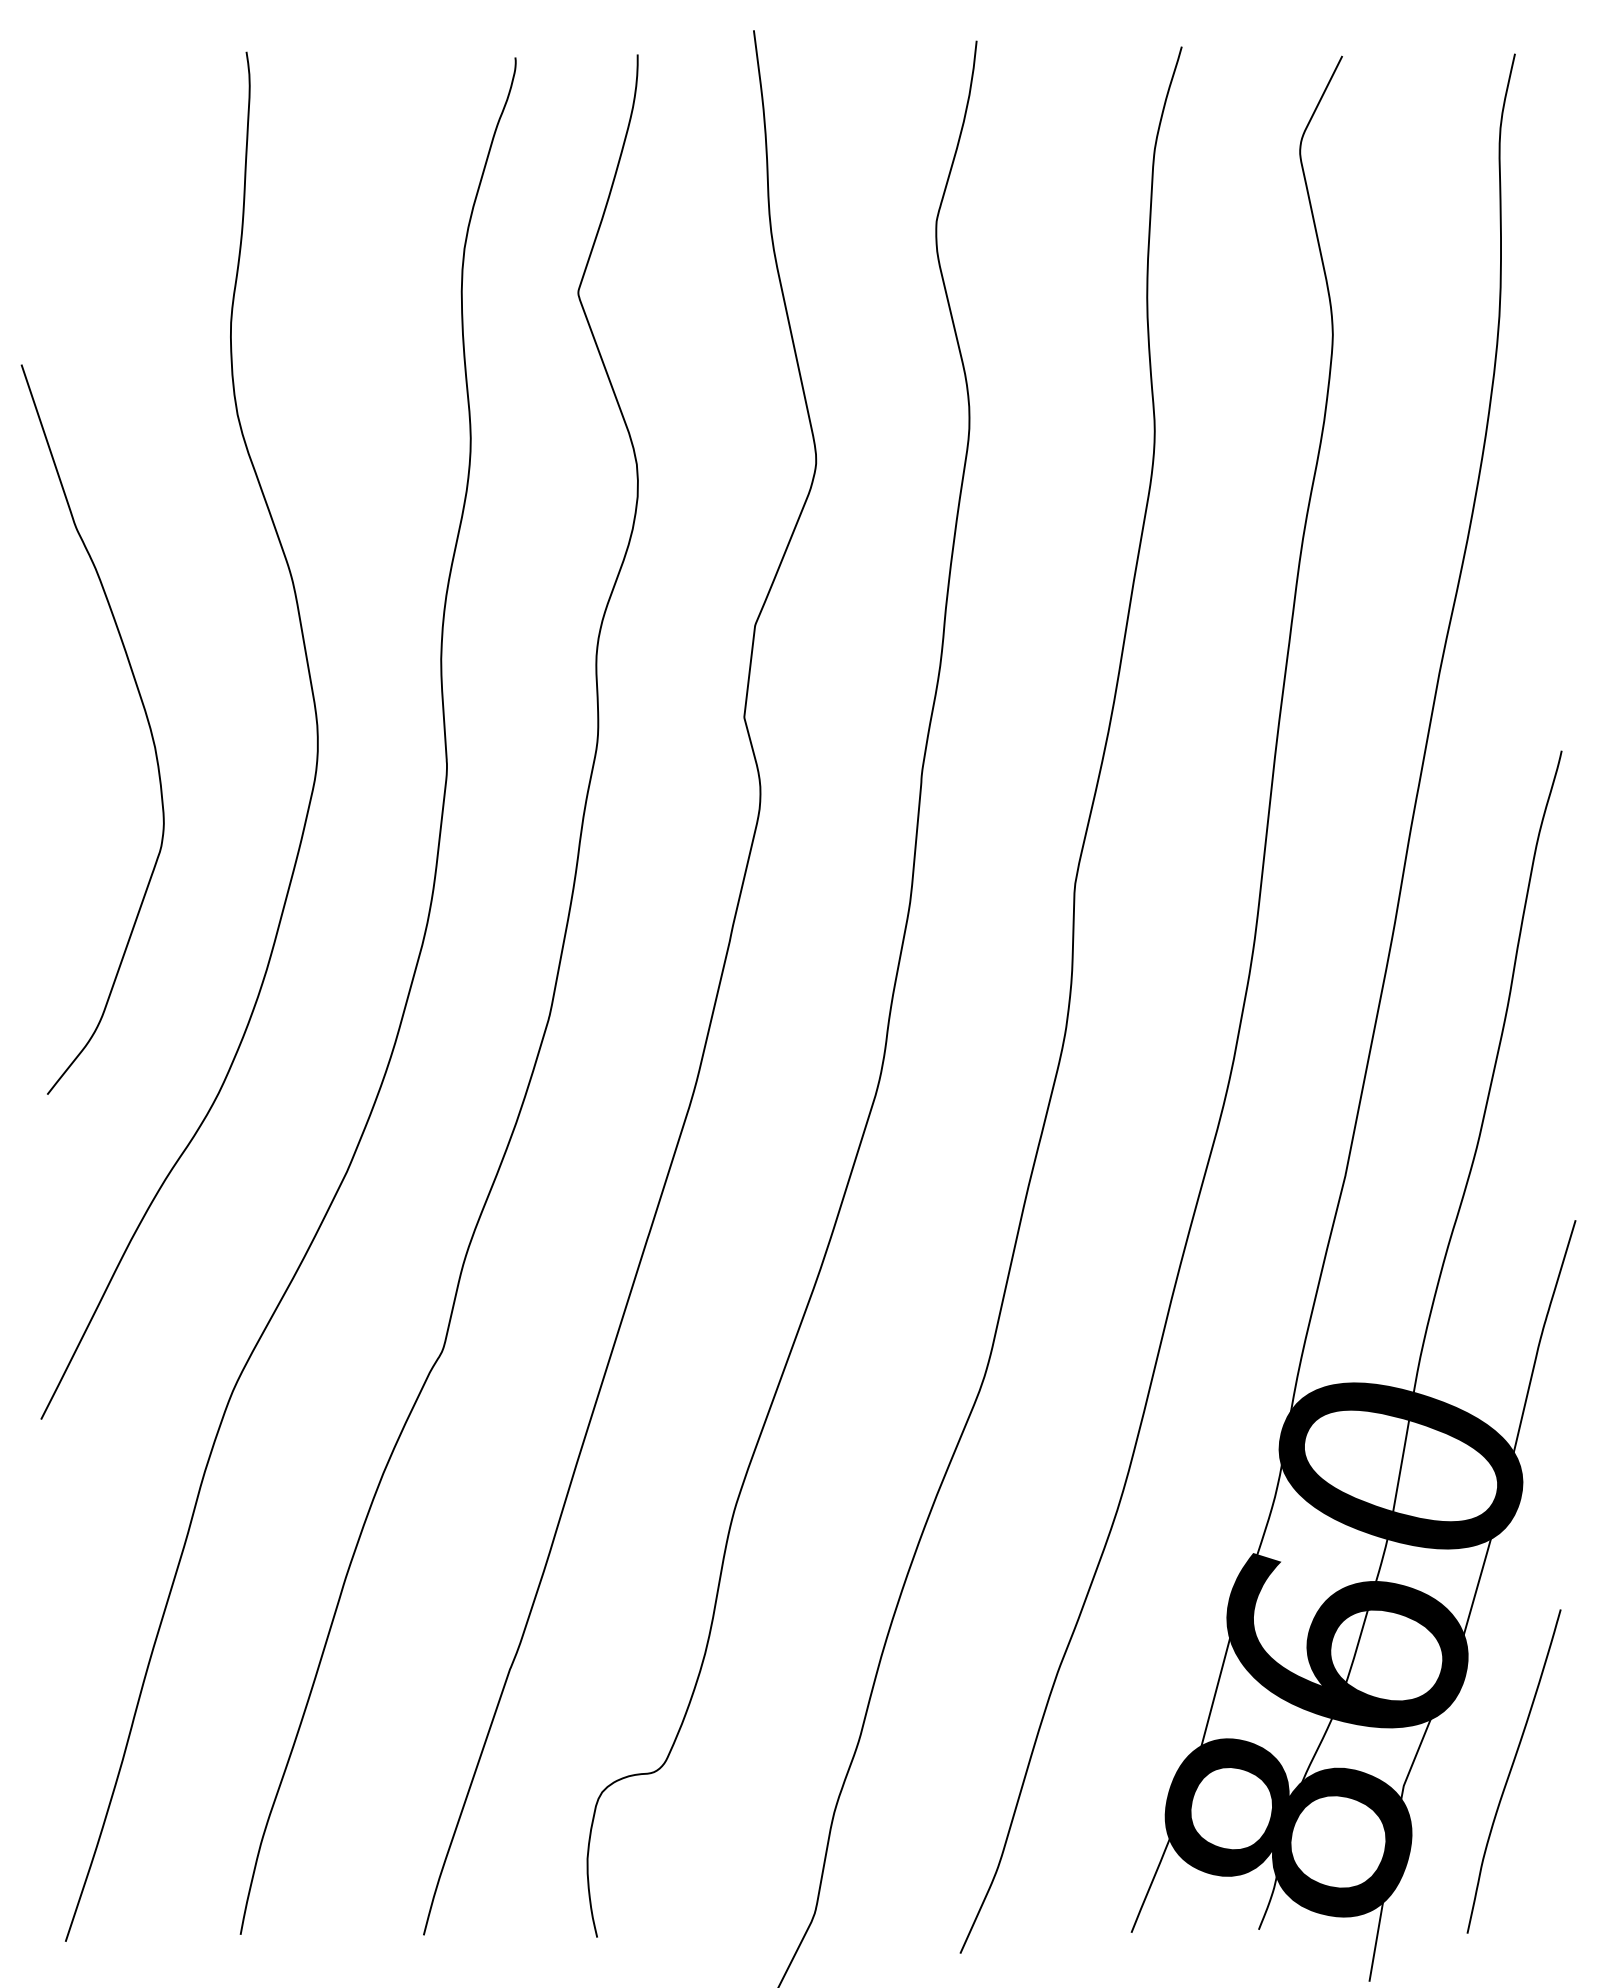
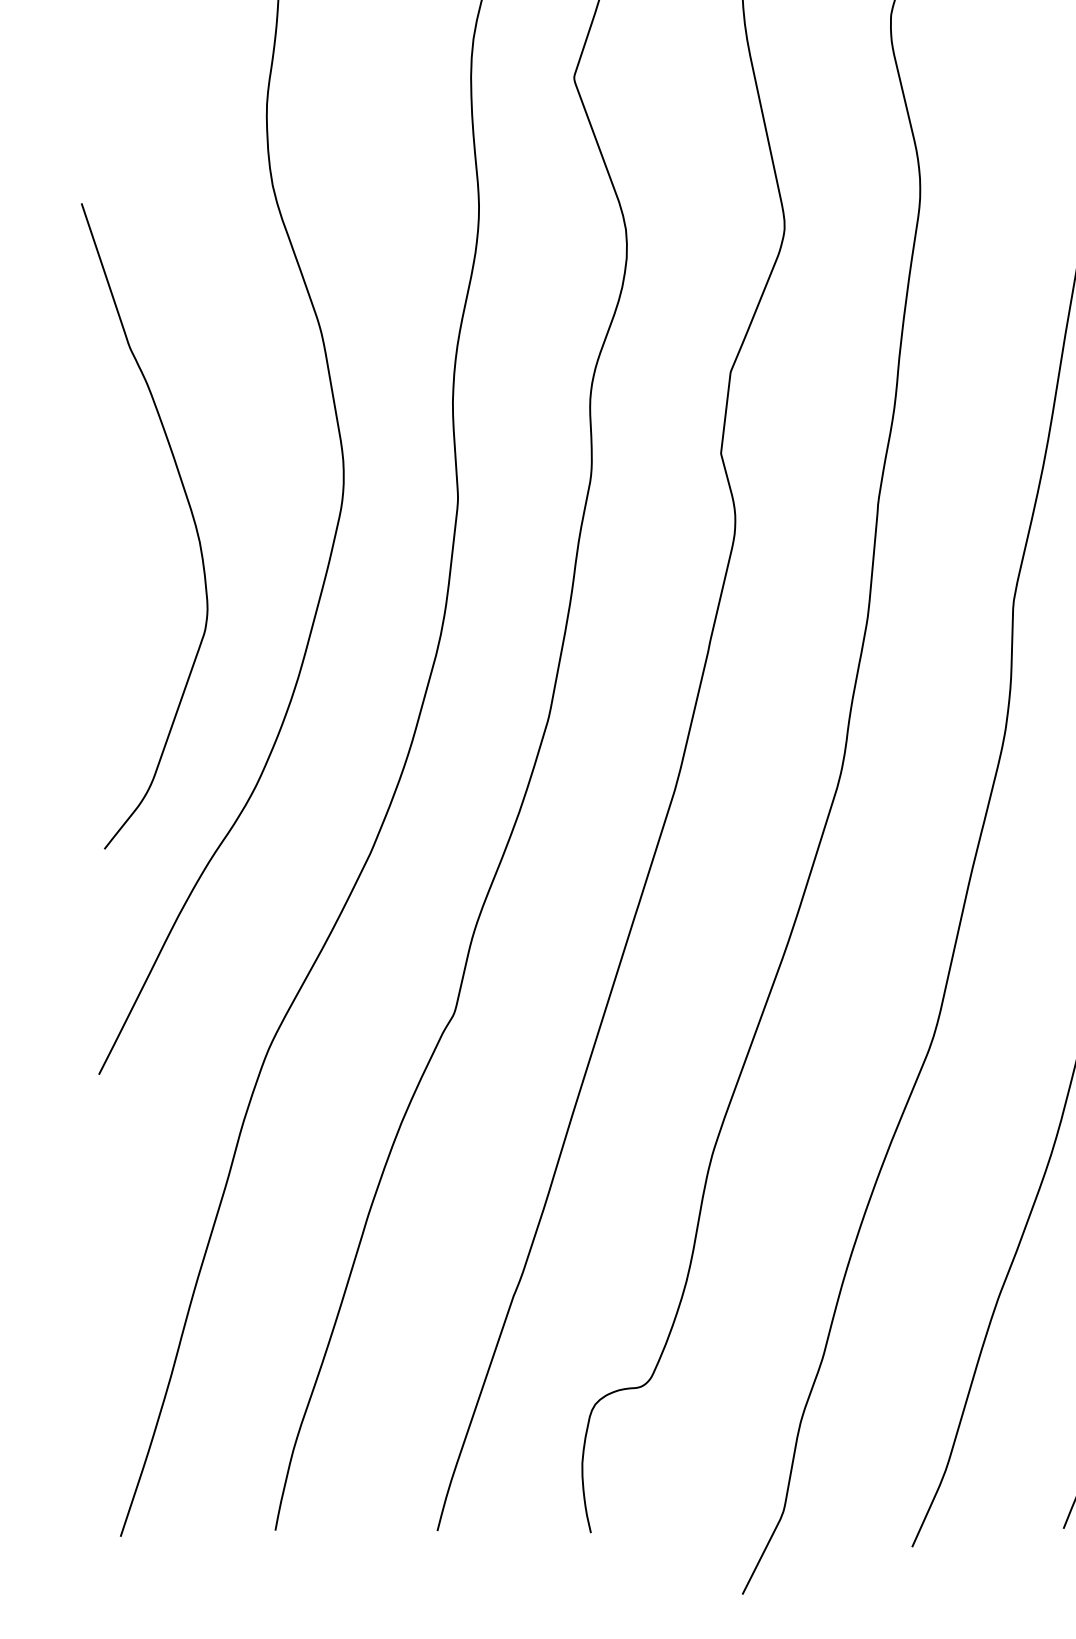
curve: (144, 712) -> (190, 511), moved

